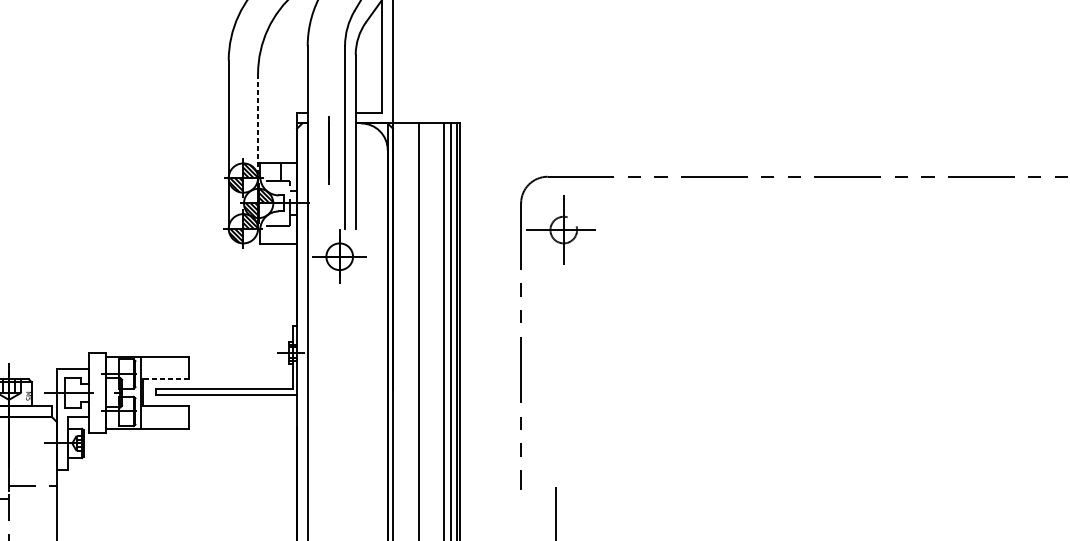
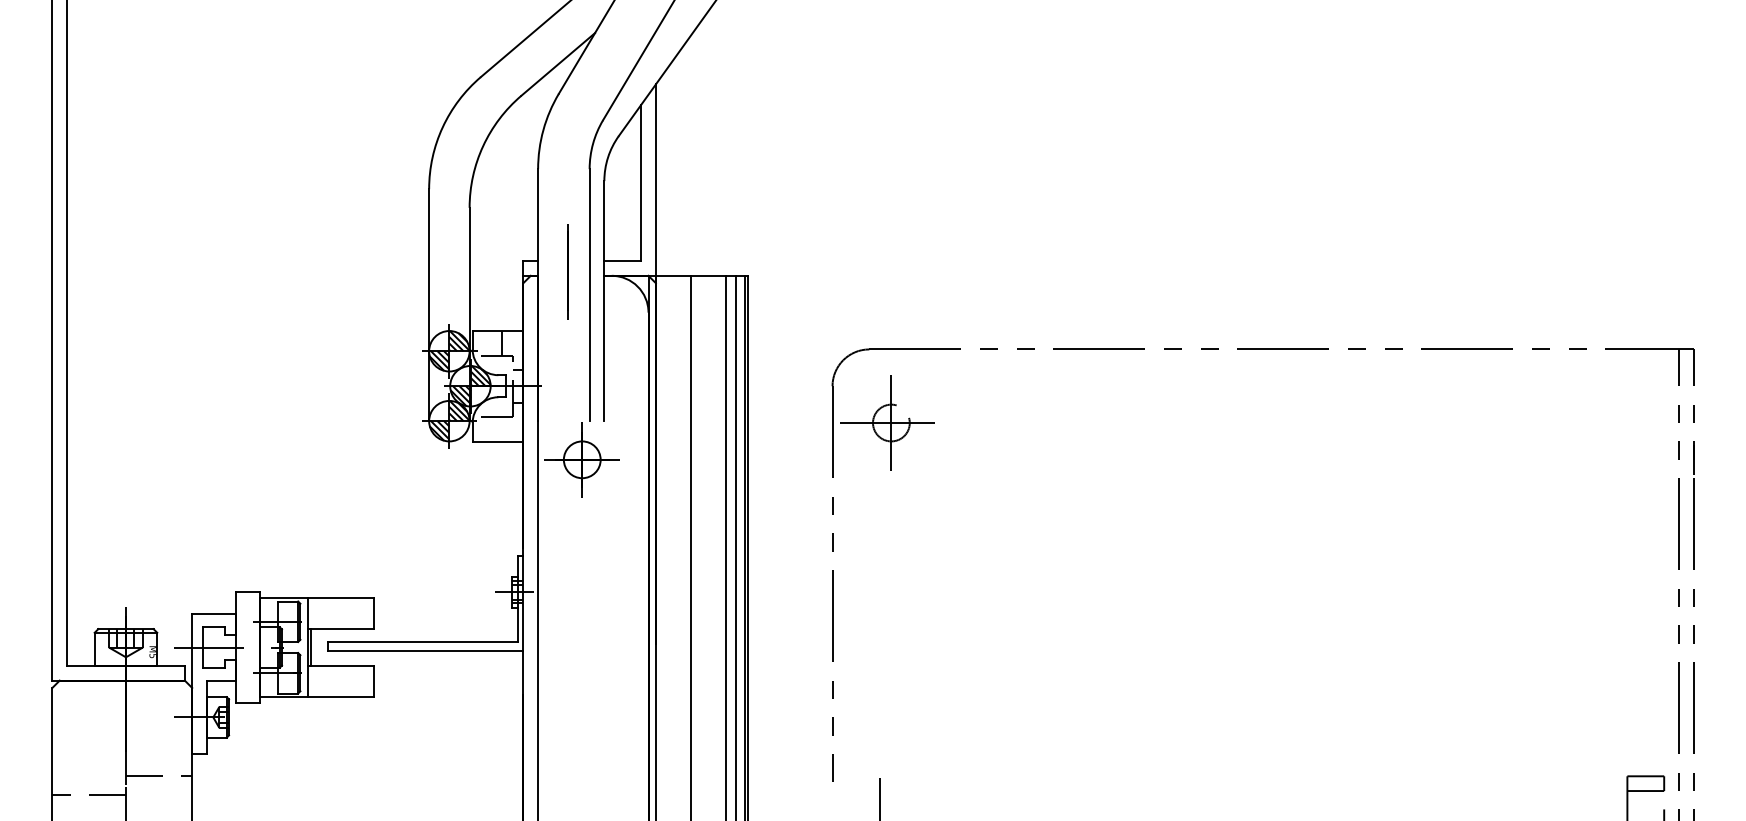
line: (257, 126) -> (469, 279), dashed -> solid
line: (329, 149) -> (567, 271), moved
line: (164, 379) -> (340, 629), dashed -> solid

